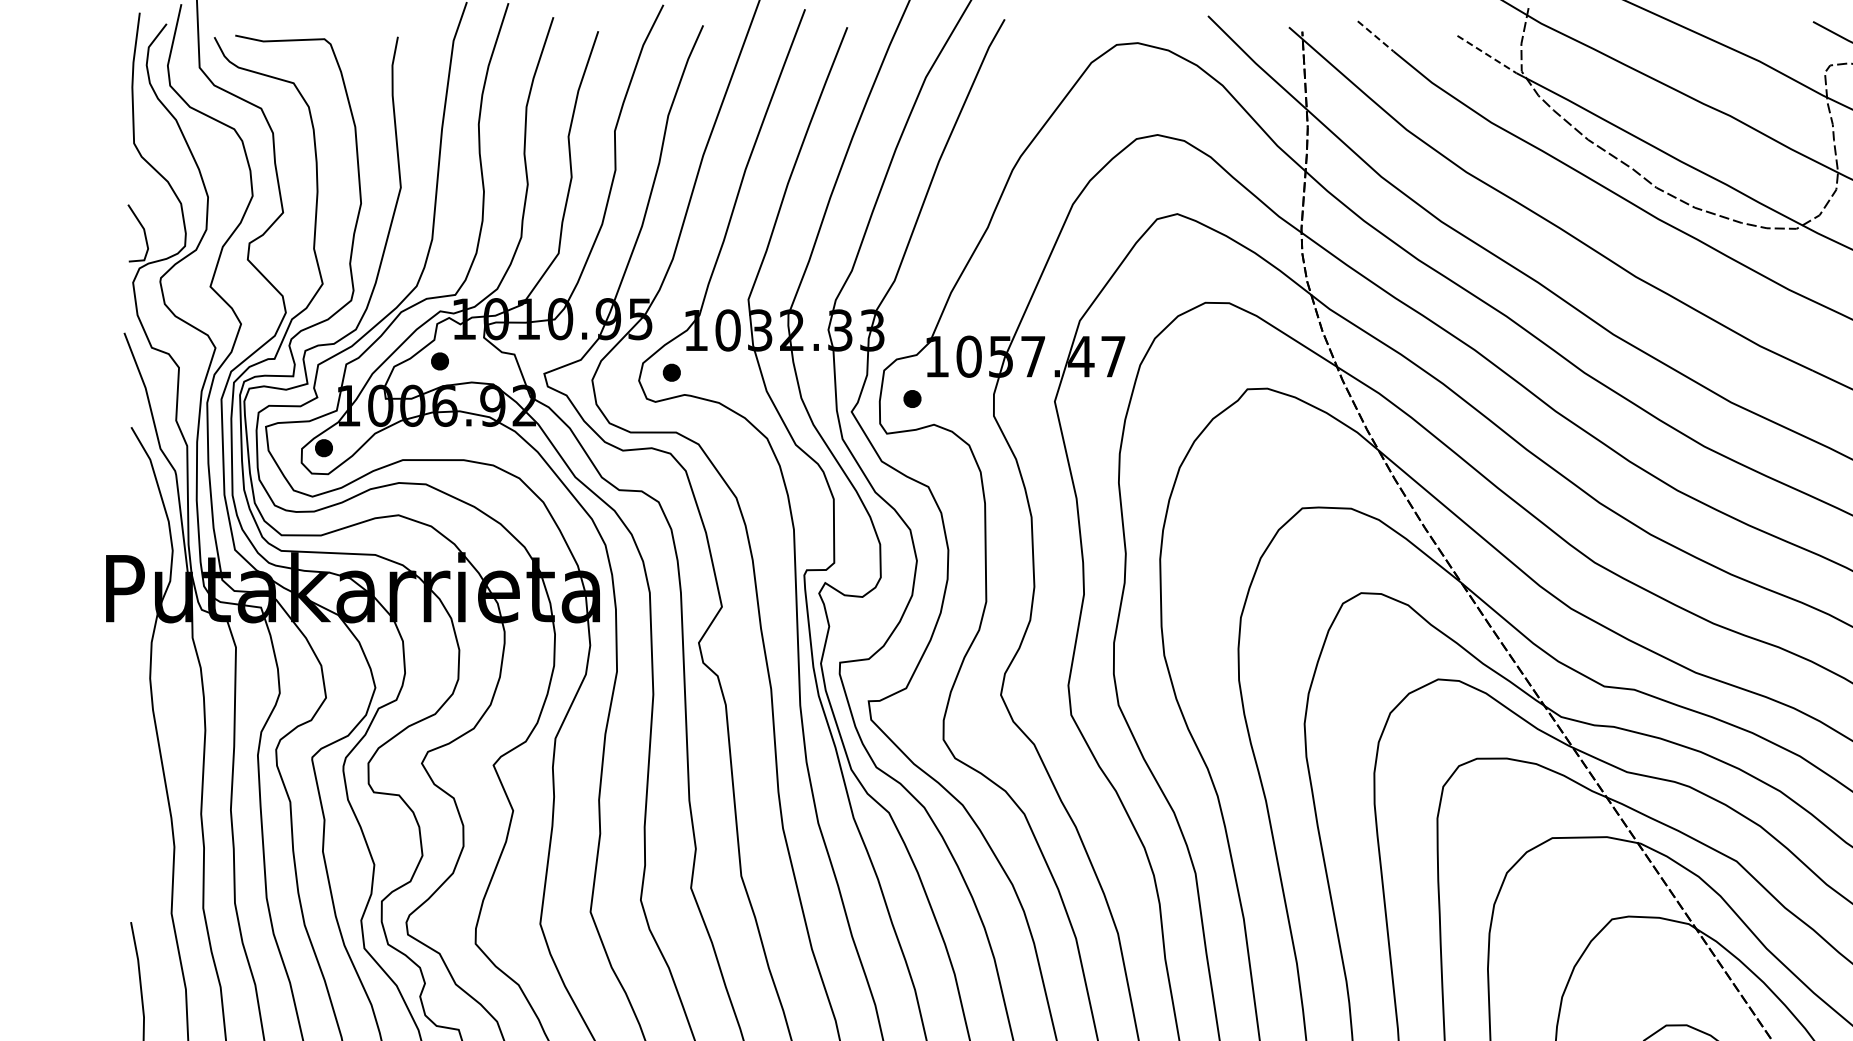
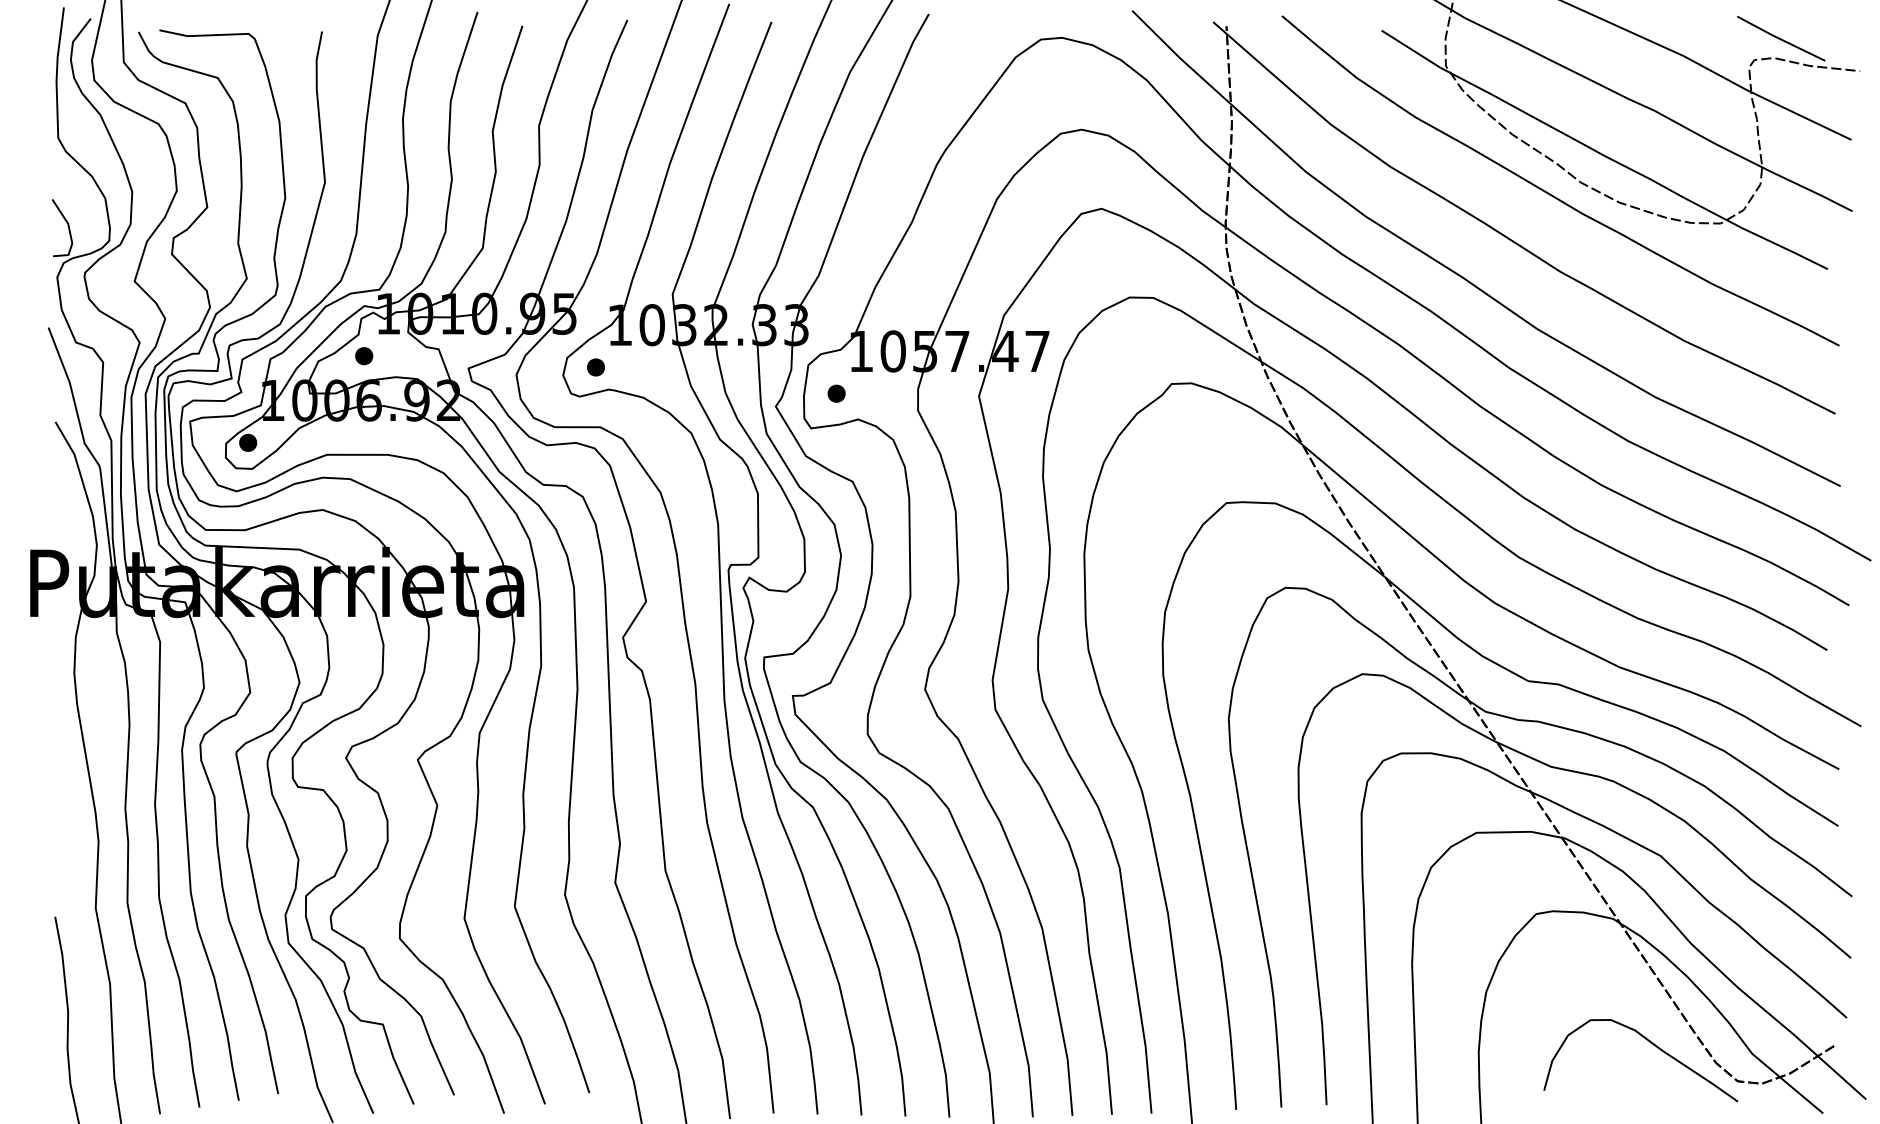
line: (1376, 36) -> (1300, 31), dashed -> solid
line: (1487, 54) -> (1411, 49), dashed -> solid

